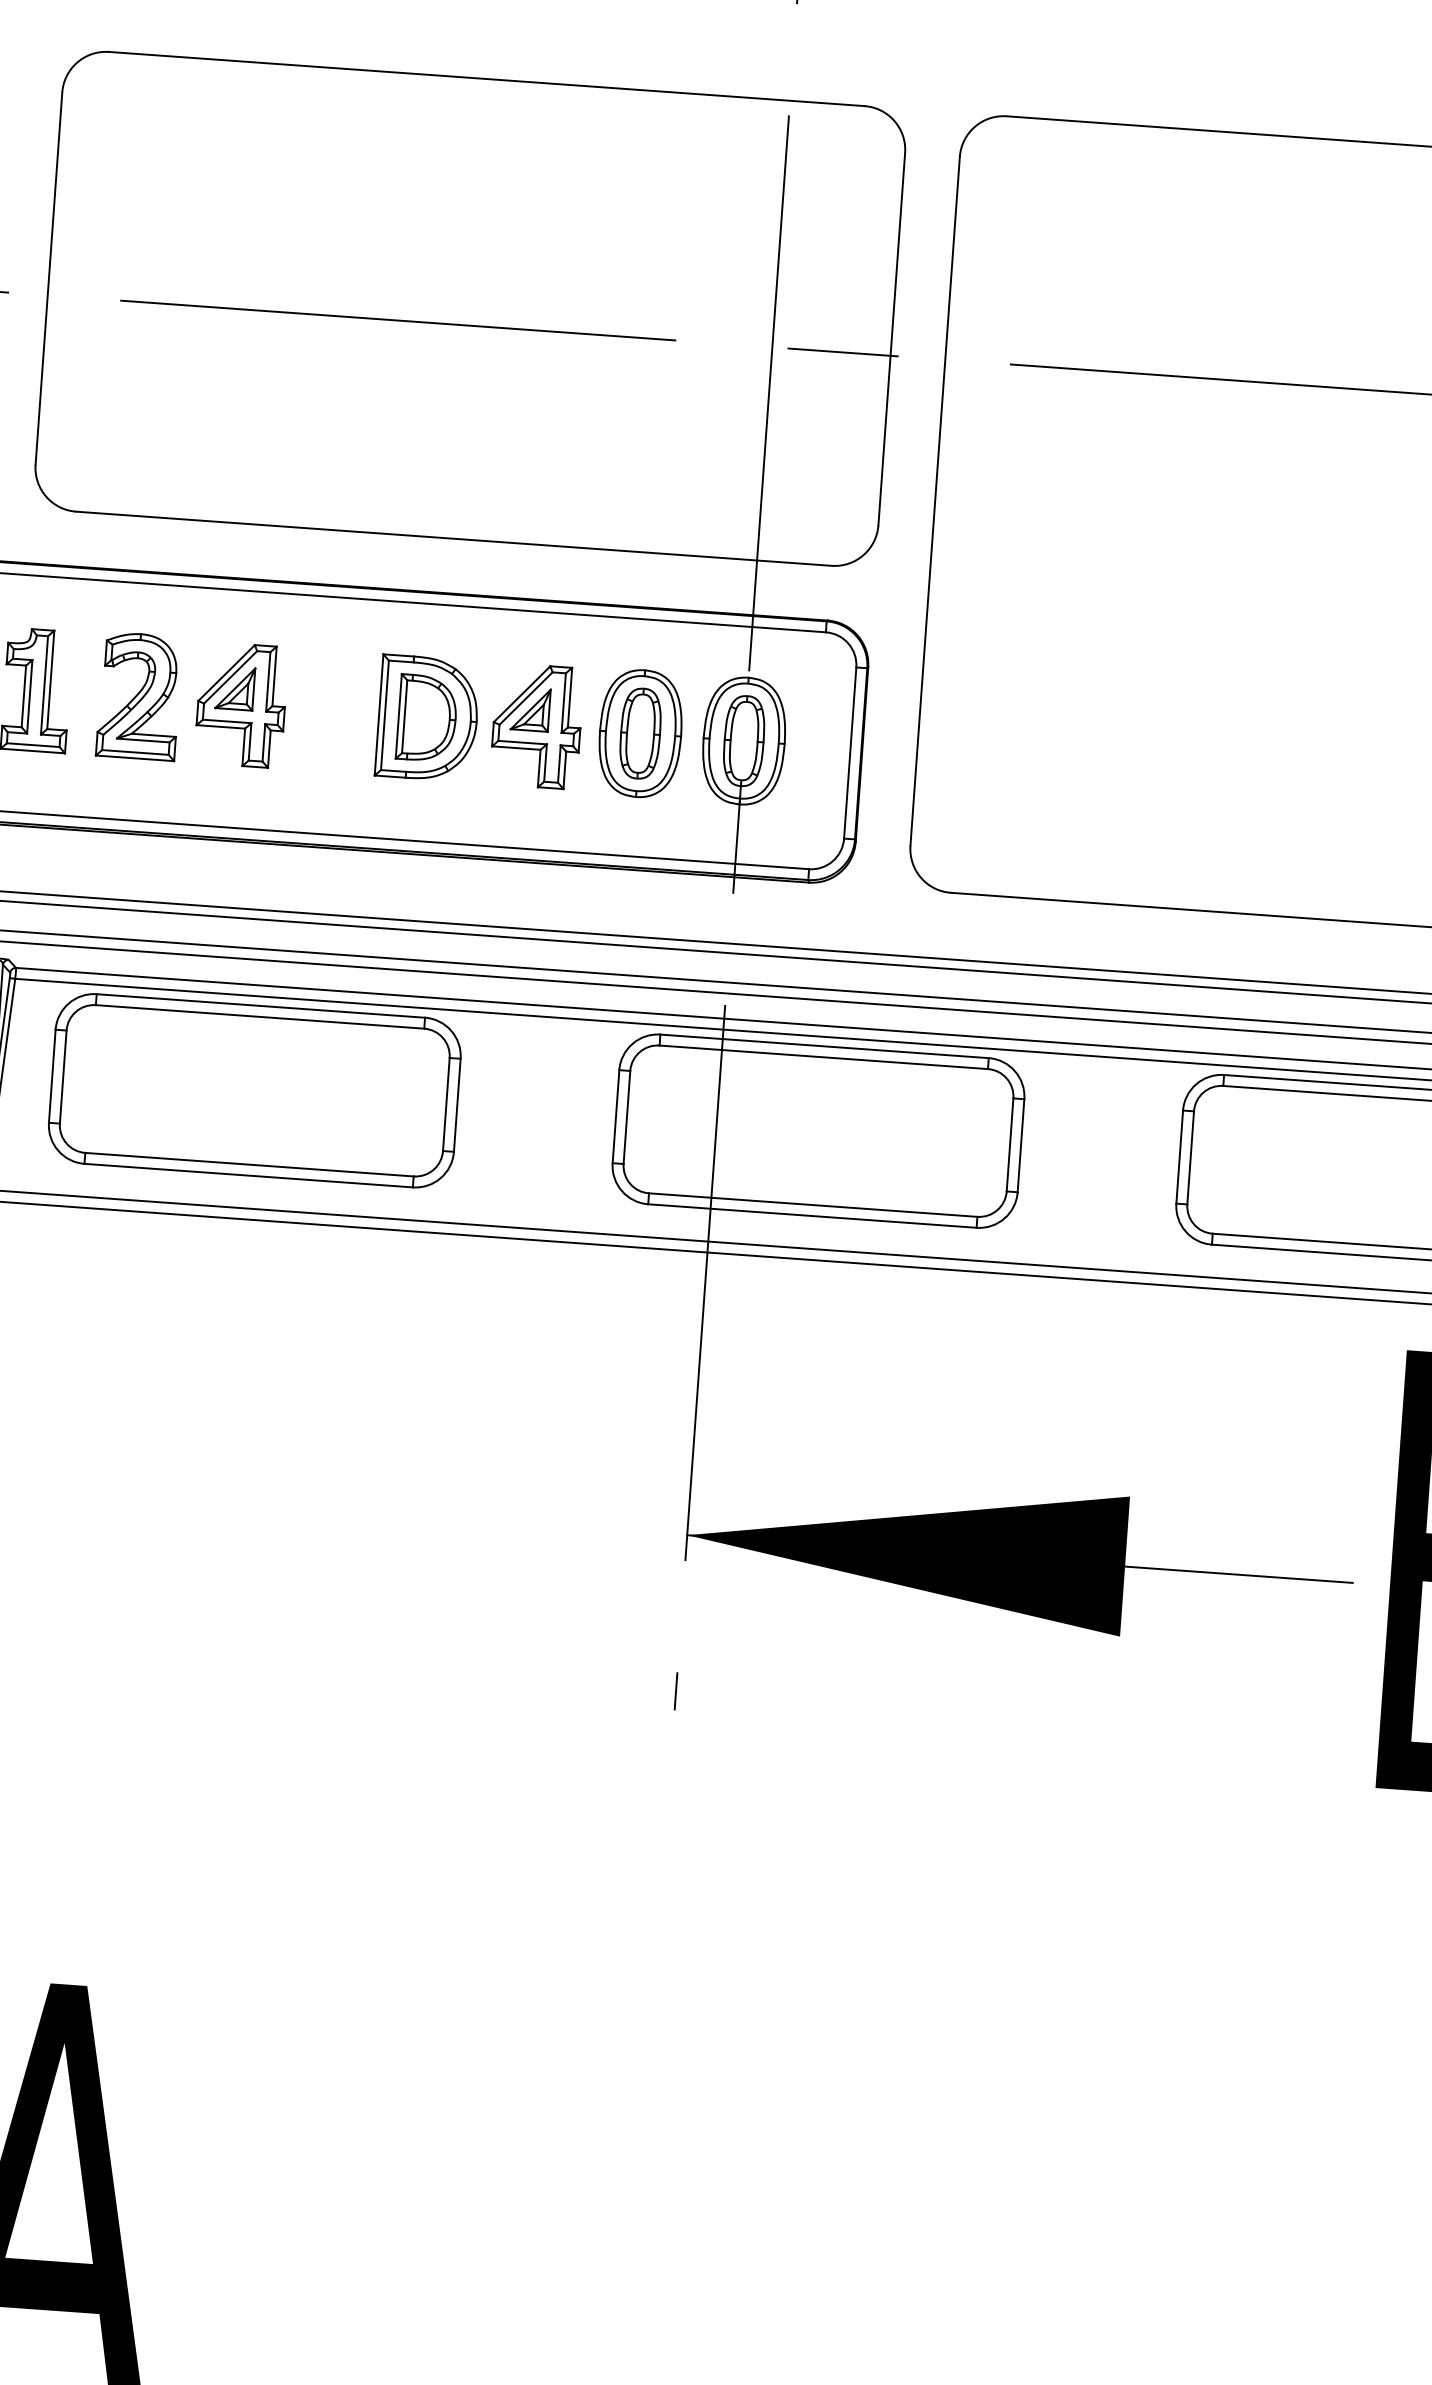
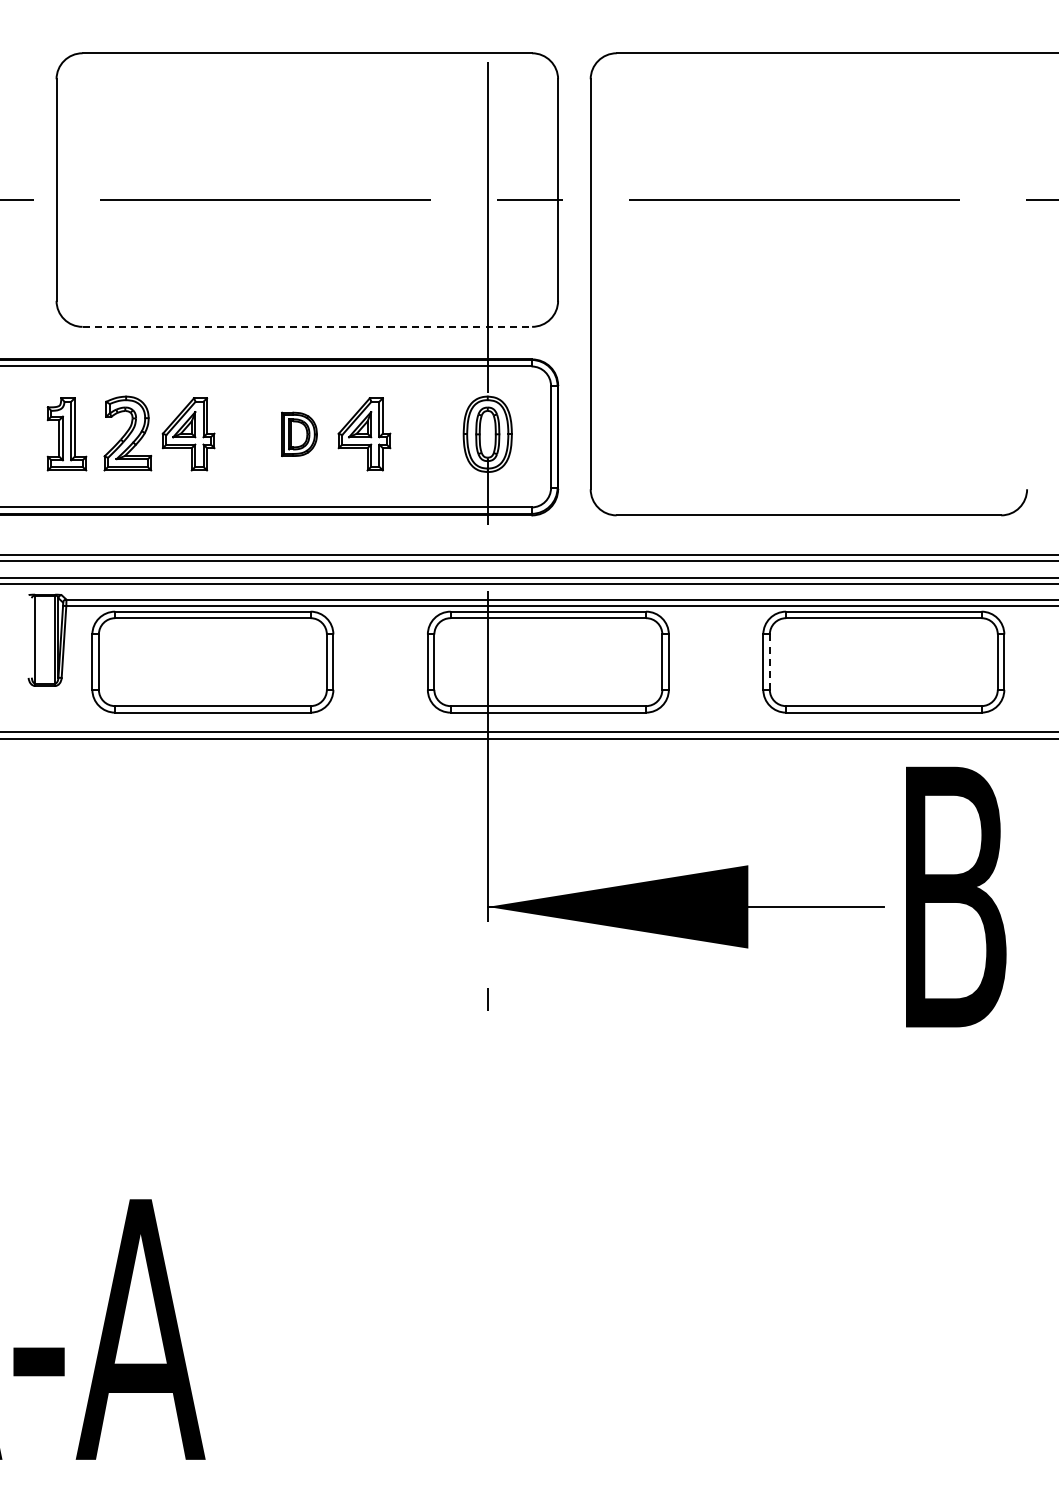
line: (454, 538) -> (307, 326), solid -> dashed
part: (427, 718) -> (299, 434), size x0.6
part: (641, 732) -> (426, 433), removed
line: (1190, 1158) -> (769, 662), solid -> dashed

